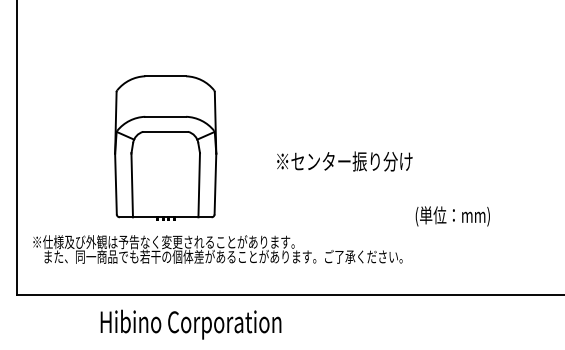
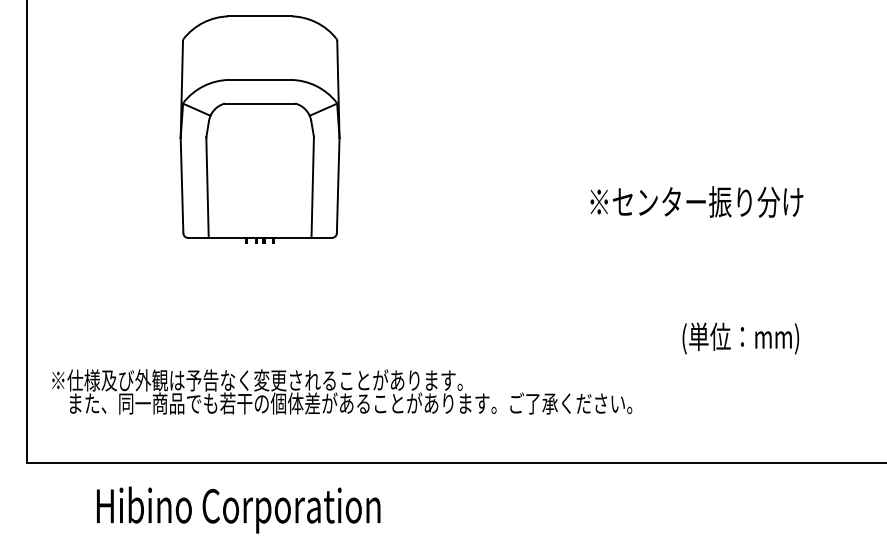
part: (165, 147) -> (259, 128), moved
text: (344, 161) -> (696, 201), moved
text: (452, 216) -> (740, 338), moved
text: (190, 324) -> (237, 509), moved

